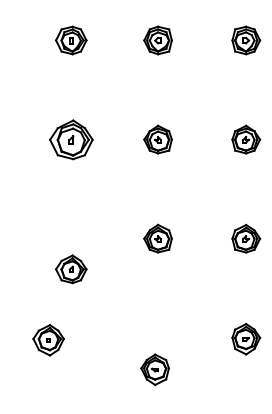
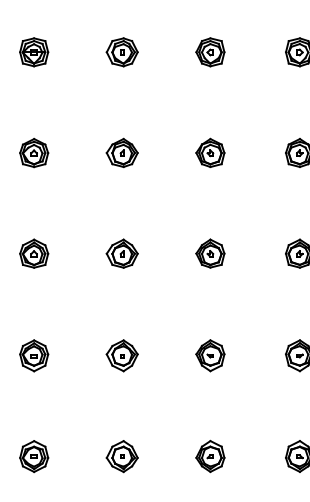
part: (70, 139) -> (121, 152), size x0.71
part: (70, 269) -> (121, 253), moved
part: (47, 339) -> (121, 355), moved
part: (155, 369) -> (210, 355), moved

